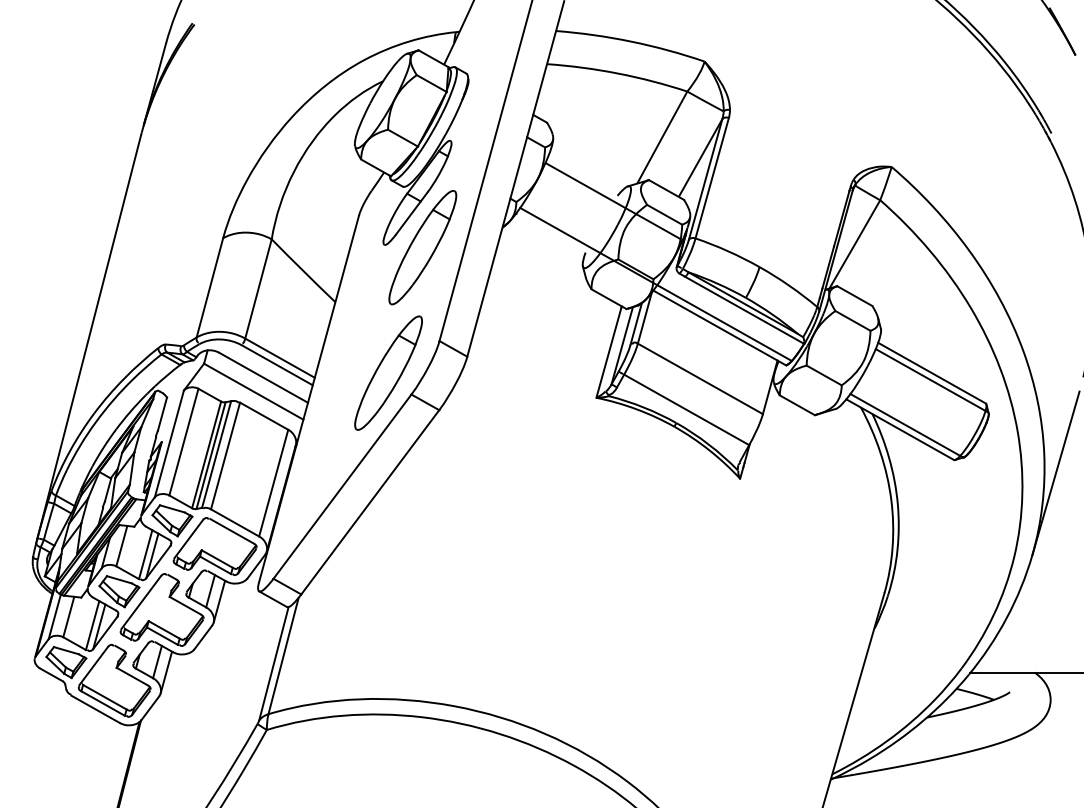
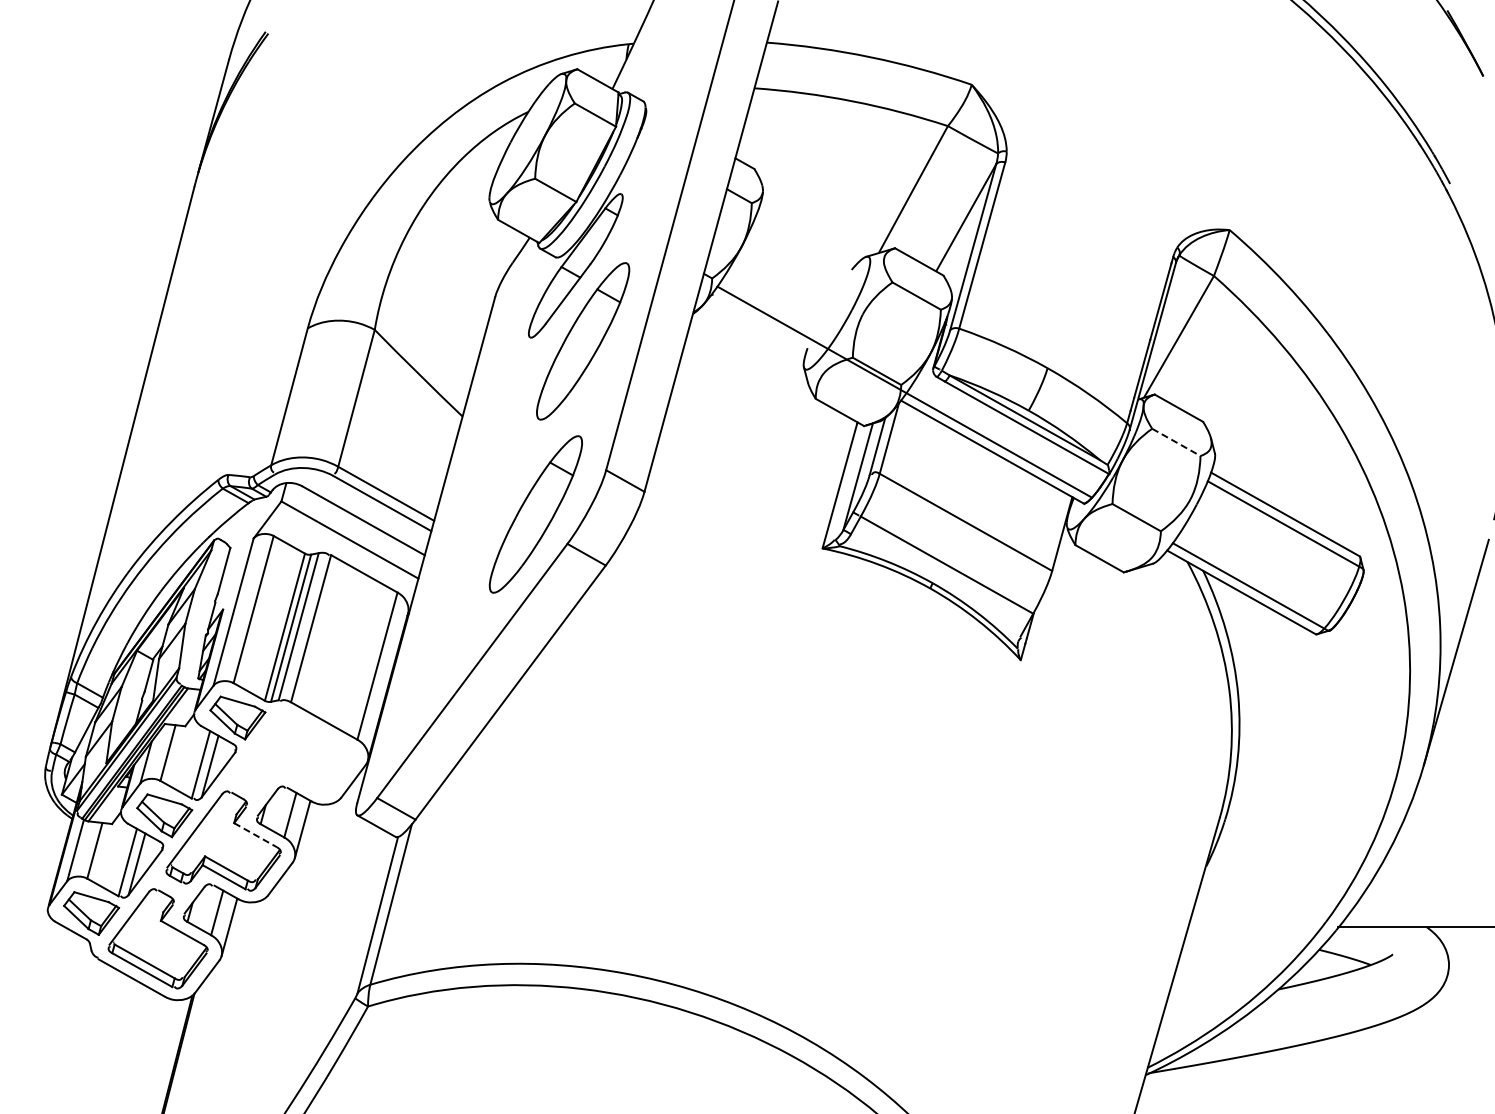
line: (614, 202) -> (847, 278), removed
line: (853, 320) -> (1176, 442), solid -> dashed
part: (214, 546) -> (296, 753), removed
line: (185, 605) -> (255, 835), solid -> dashed

